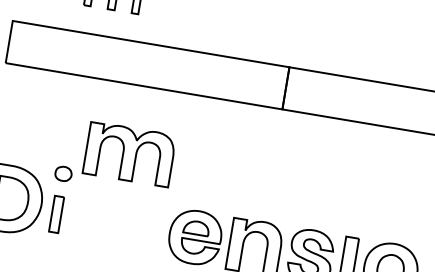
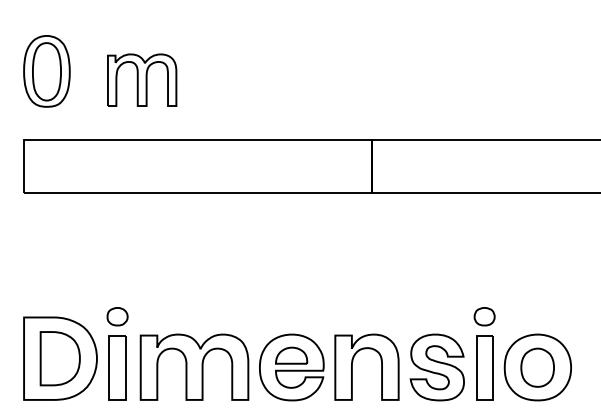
part: (129, 153) -> (194, 366), moved
part: (56, 214) -> (117, 367), size x1.43
part: (355, 222) -> (484, 316), added

